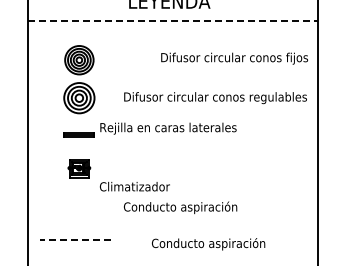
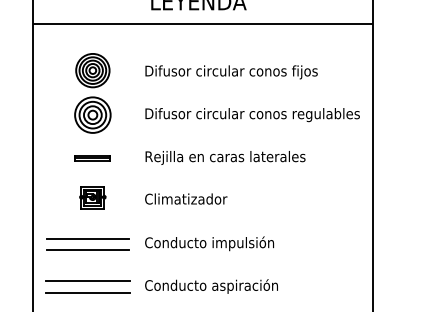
line: (173, 20) -> (203, 24), dashed -> solid
text: (234, 58) -> (231, 72), moved
text: (168, 128) -> (225, 157), moved
text: (134, 186) -> (185, 198), moved
line: (74, 203) -> (87, 238), added
text: (209, 207) -> (245, 243), Conducto aspiración -> Conducto impulsión
line: (74, 213) -> (87, 250), added
line: (75, 239) -> (88, 280), dashed -> solid
text: (208, 244) -> (211, 286), moved
line: (74, 249) -> (87, 292), added

